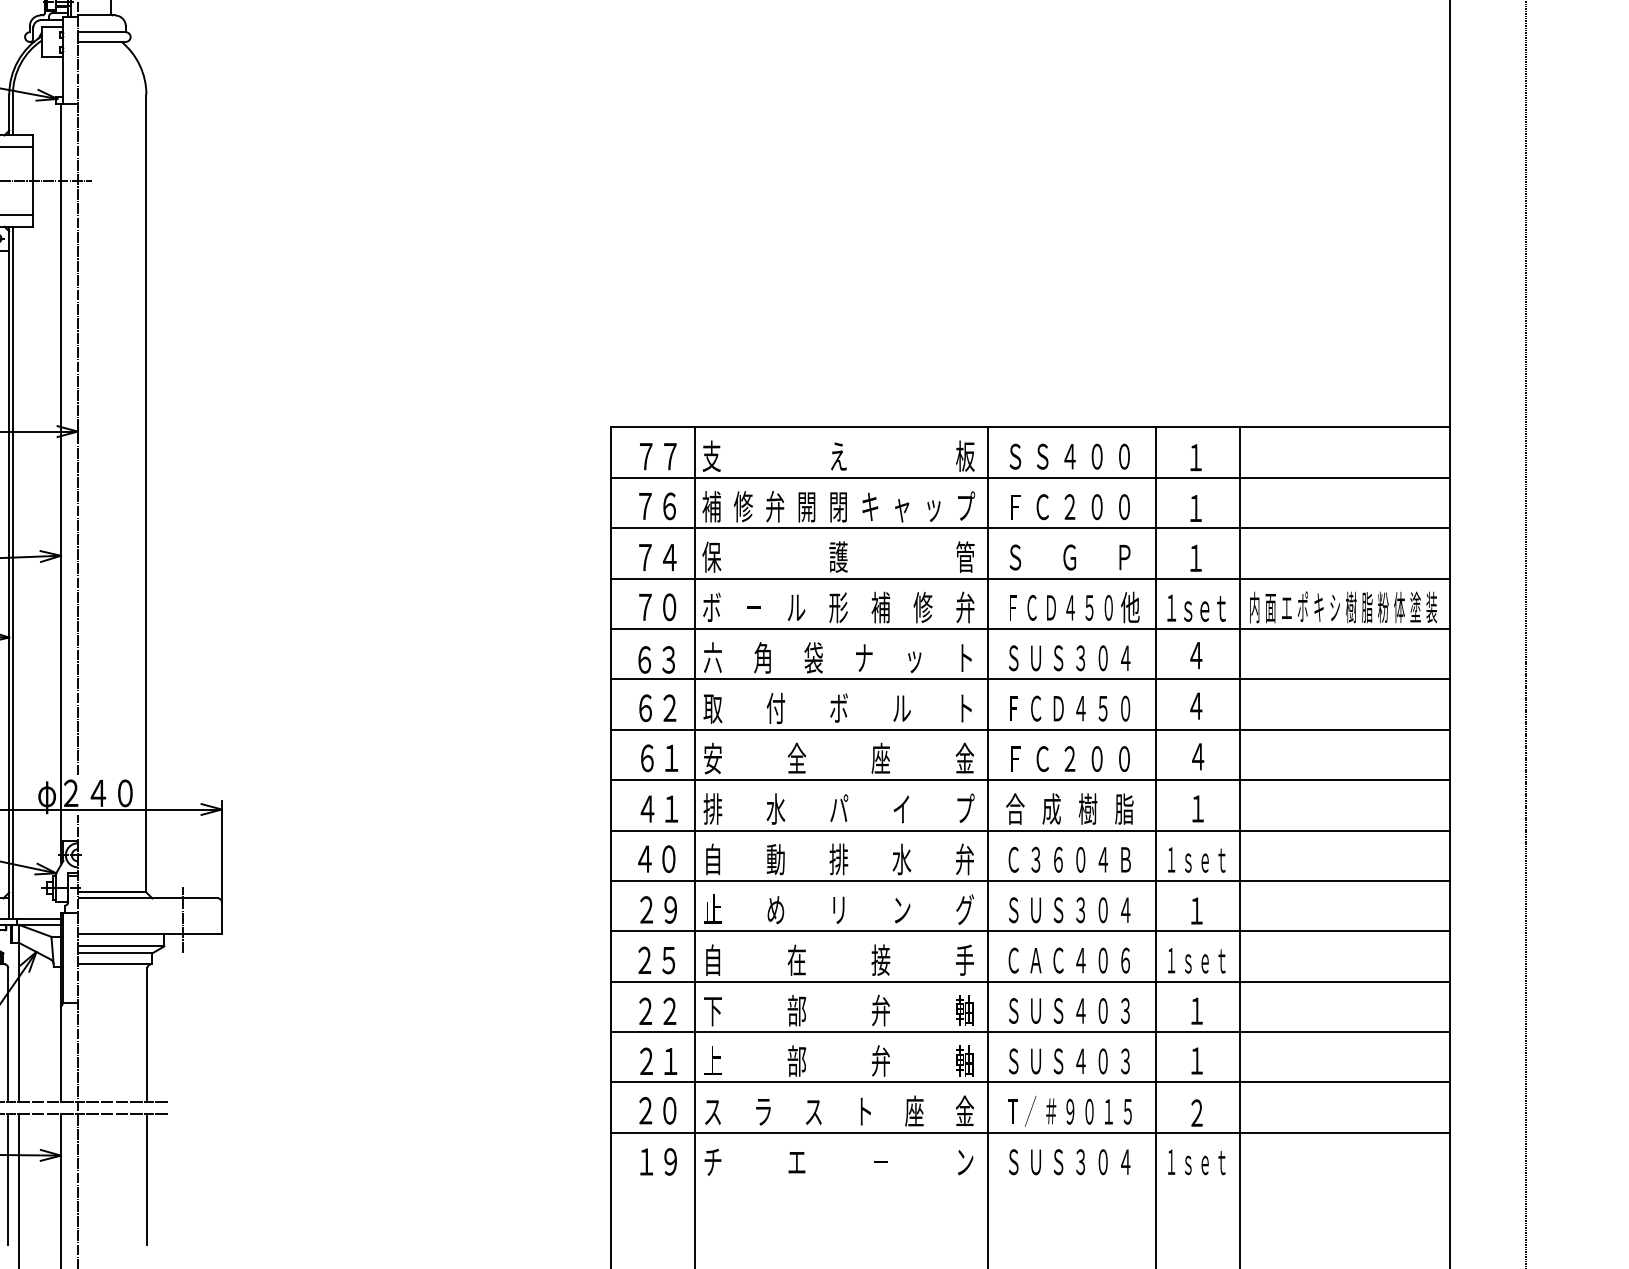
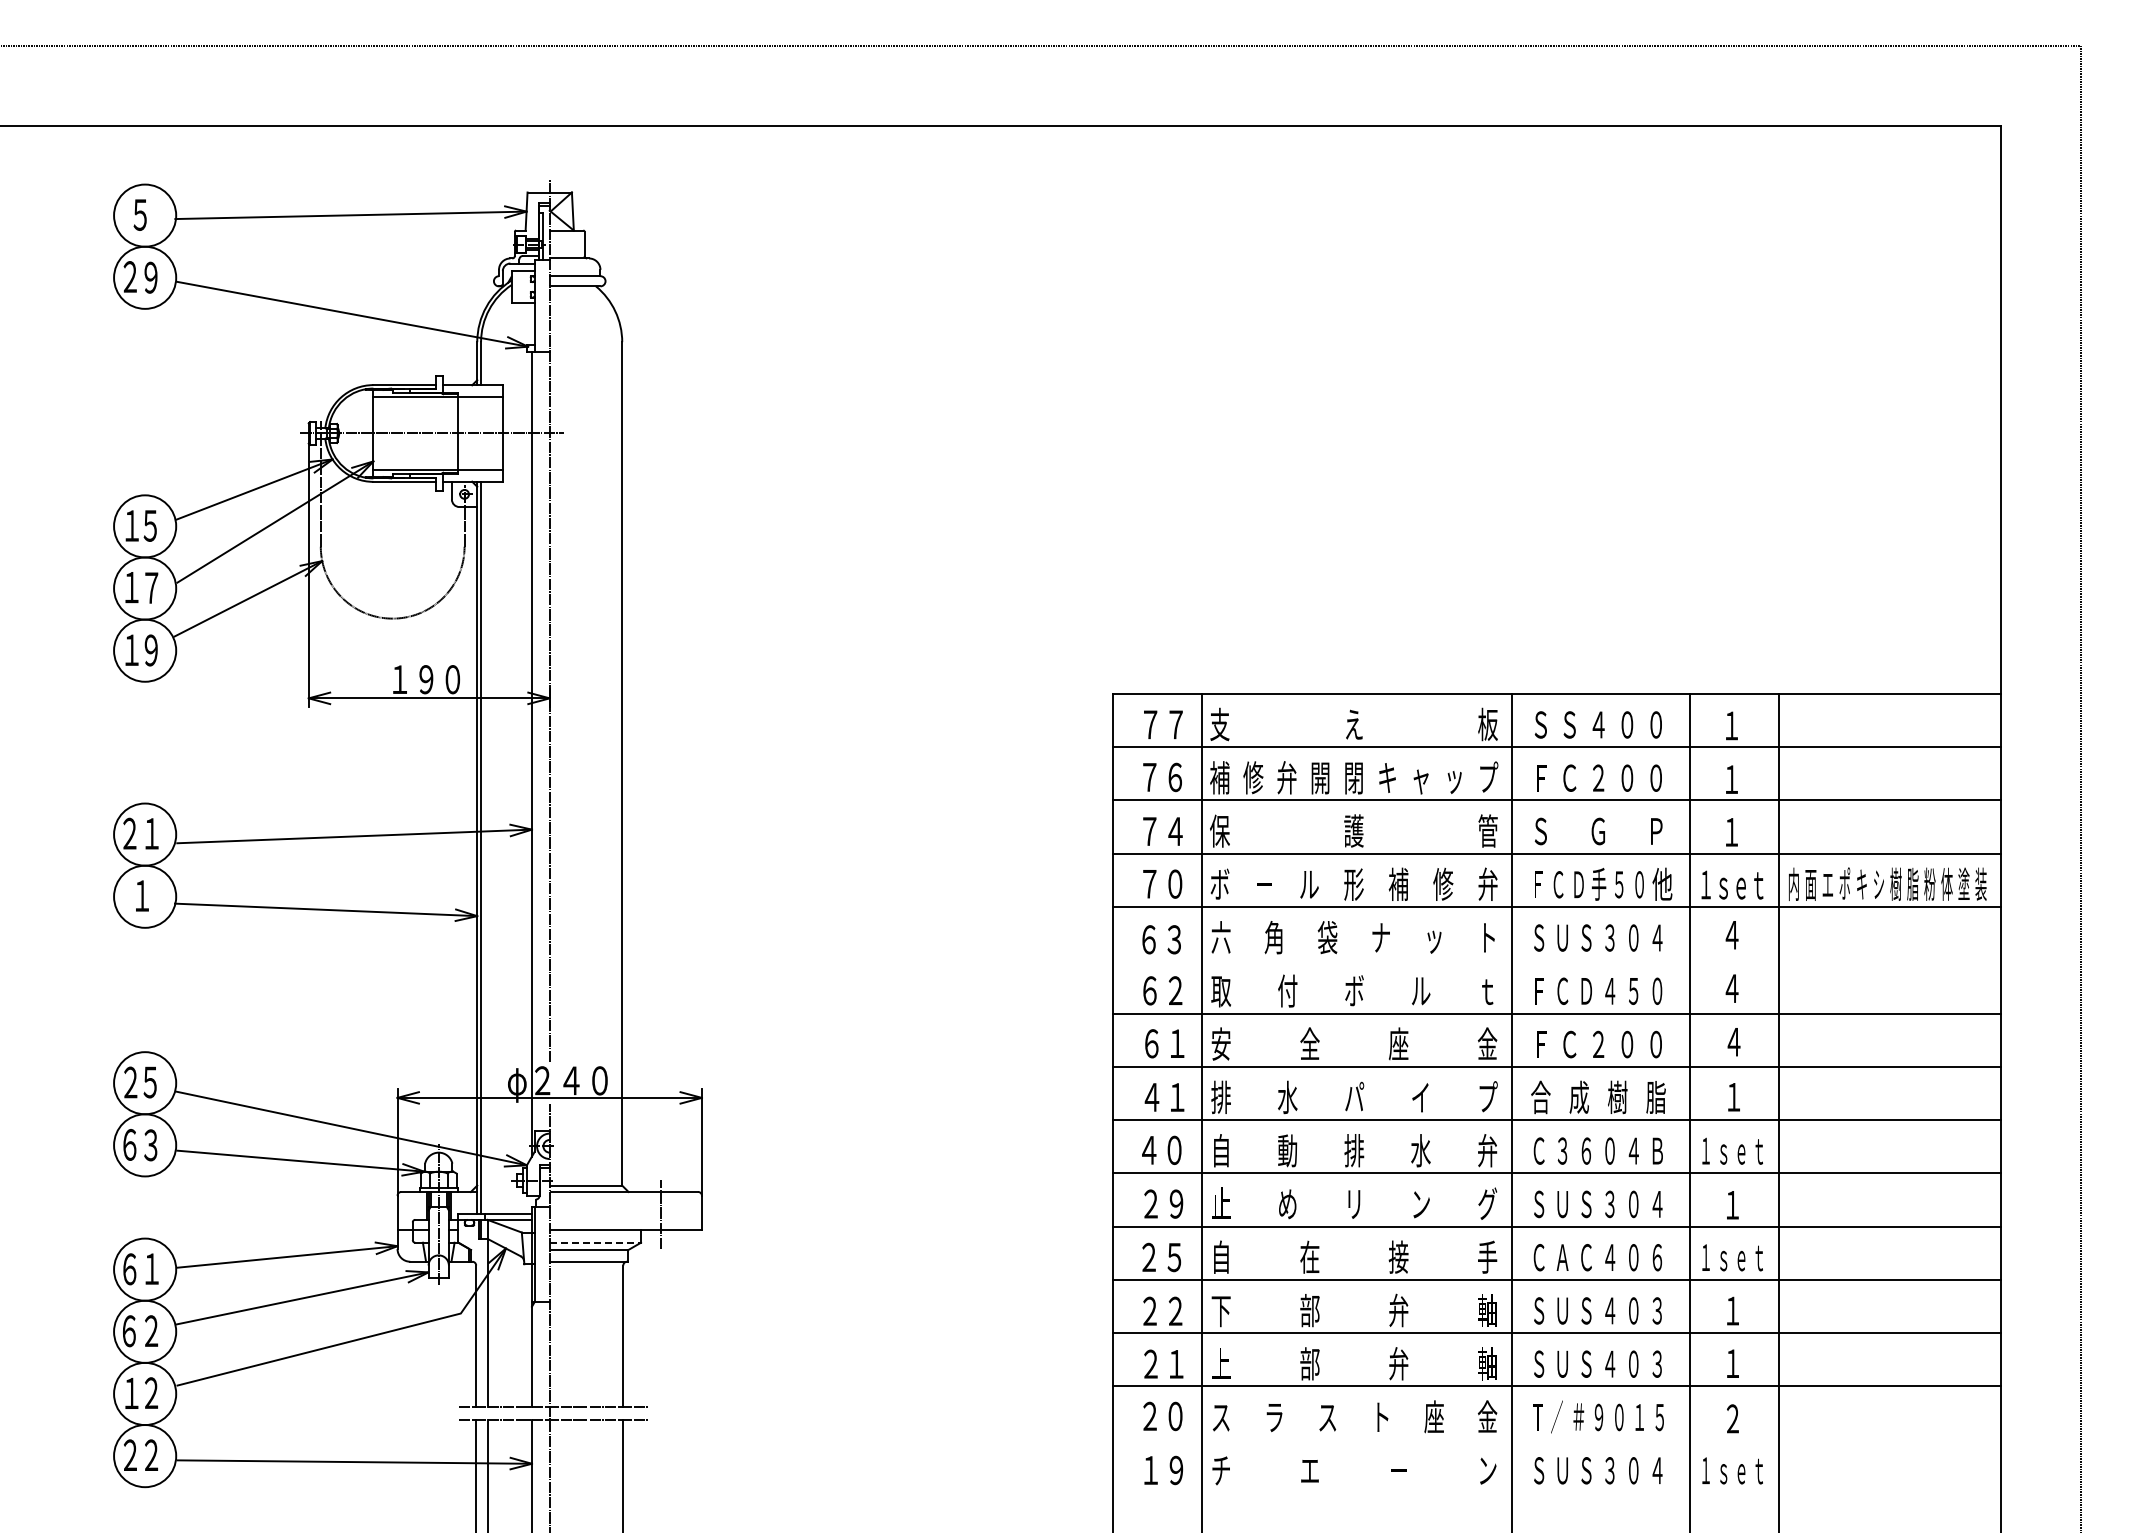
text: (1069, 606) -> (1598, 883), ４ -> 手
line: (1030, 679) -> (1556, 960), removed
text: (965, 707) -> (1488, 990), ト -> ｔ
line: (121, 946) -> (595, 1242), solid -> dashed
line: (1030, 1132) -> (1556, 1439), removed

